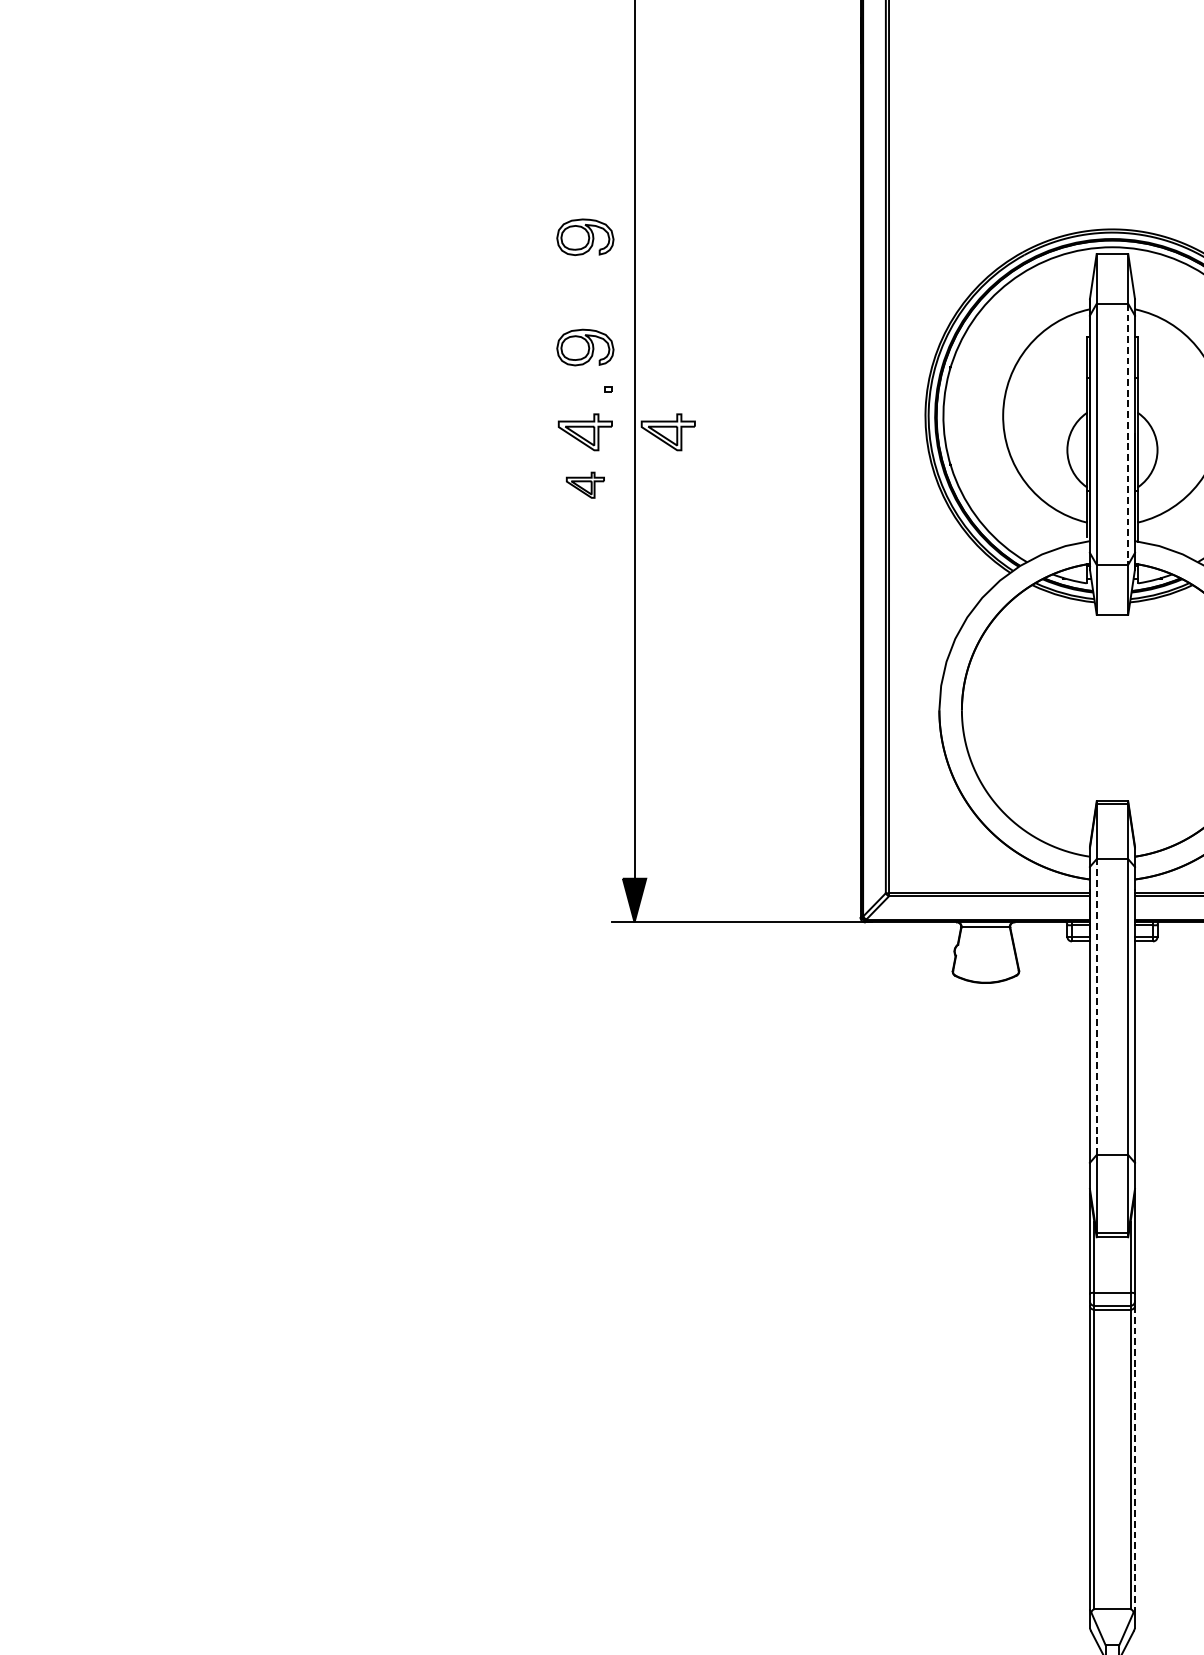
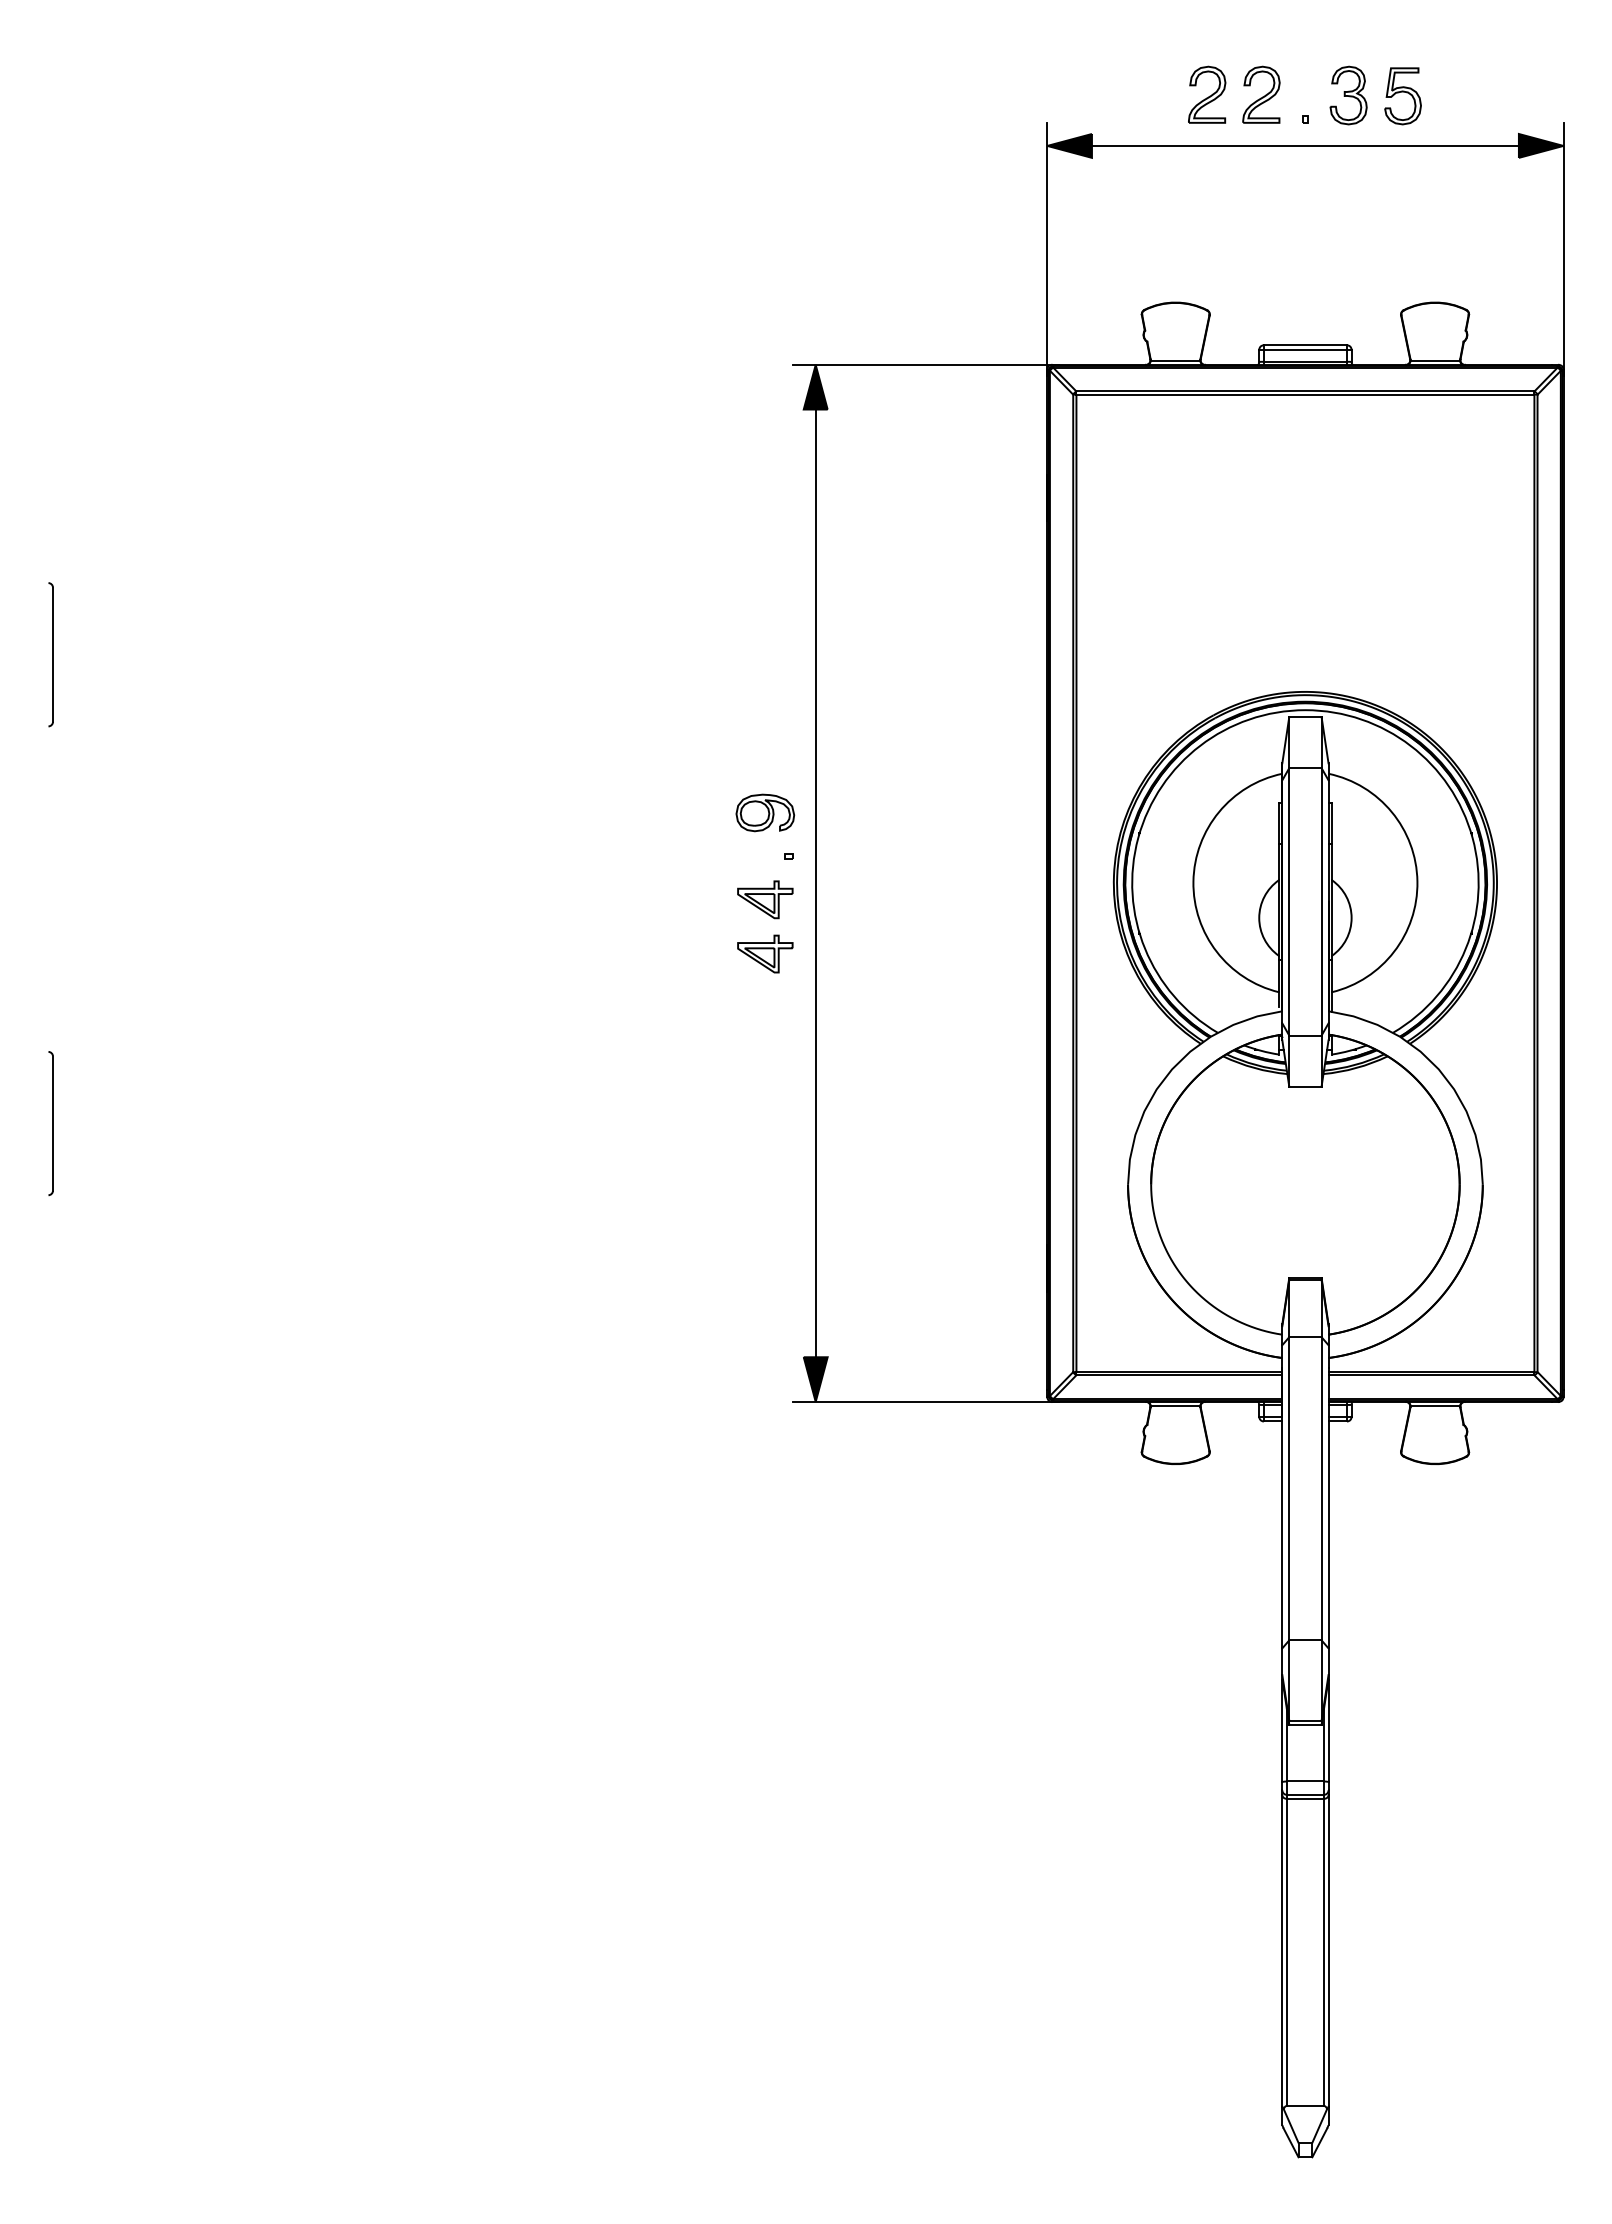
part: (585, 236) -> (765, 699), removed
part: (668, 432) -> (850, 899), removed
line: (1128, 433) -> (1321, 901), dashed -> solid
part: (585, 484) -> (765, 953), size x1.43
line: (1096, 1006) -> (1289, 1488), dashed -> solid
line: (1134, 1457) -> (1328, 1950), dashed -> solid

